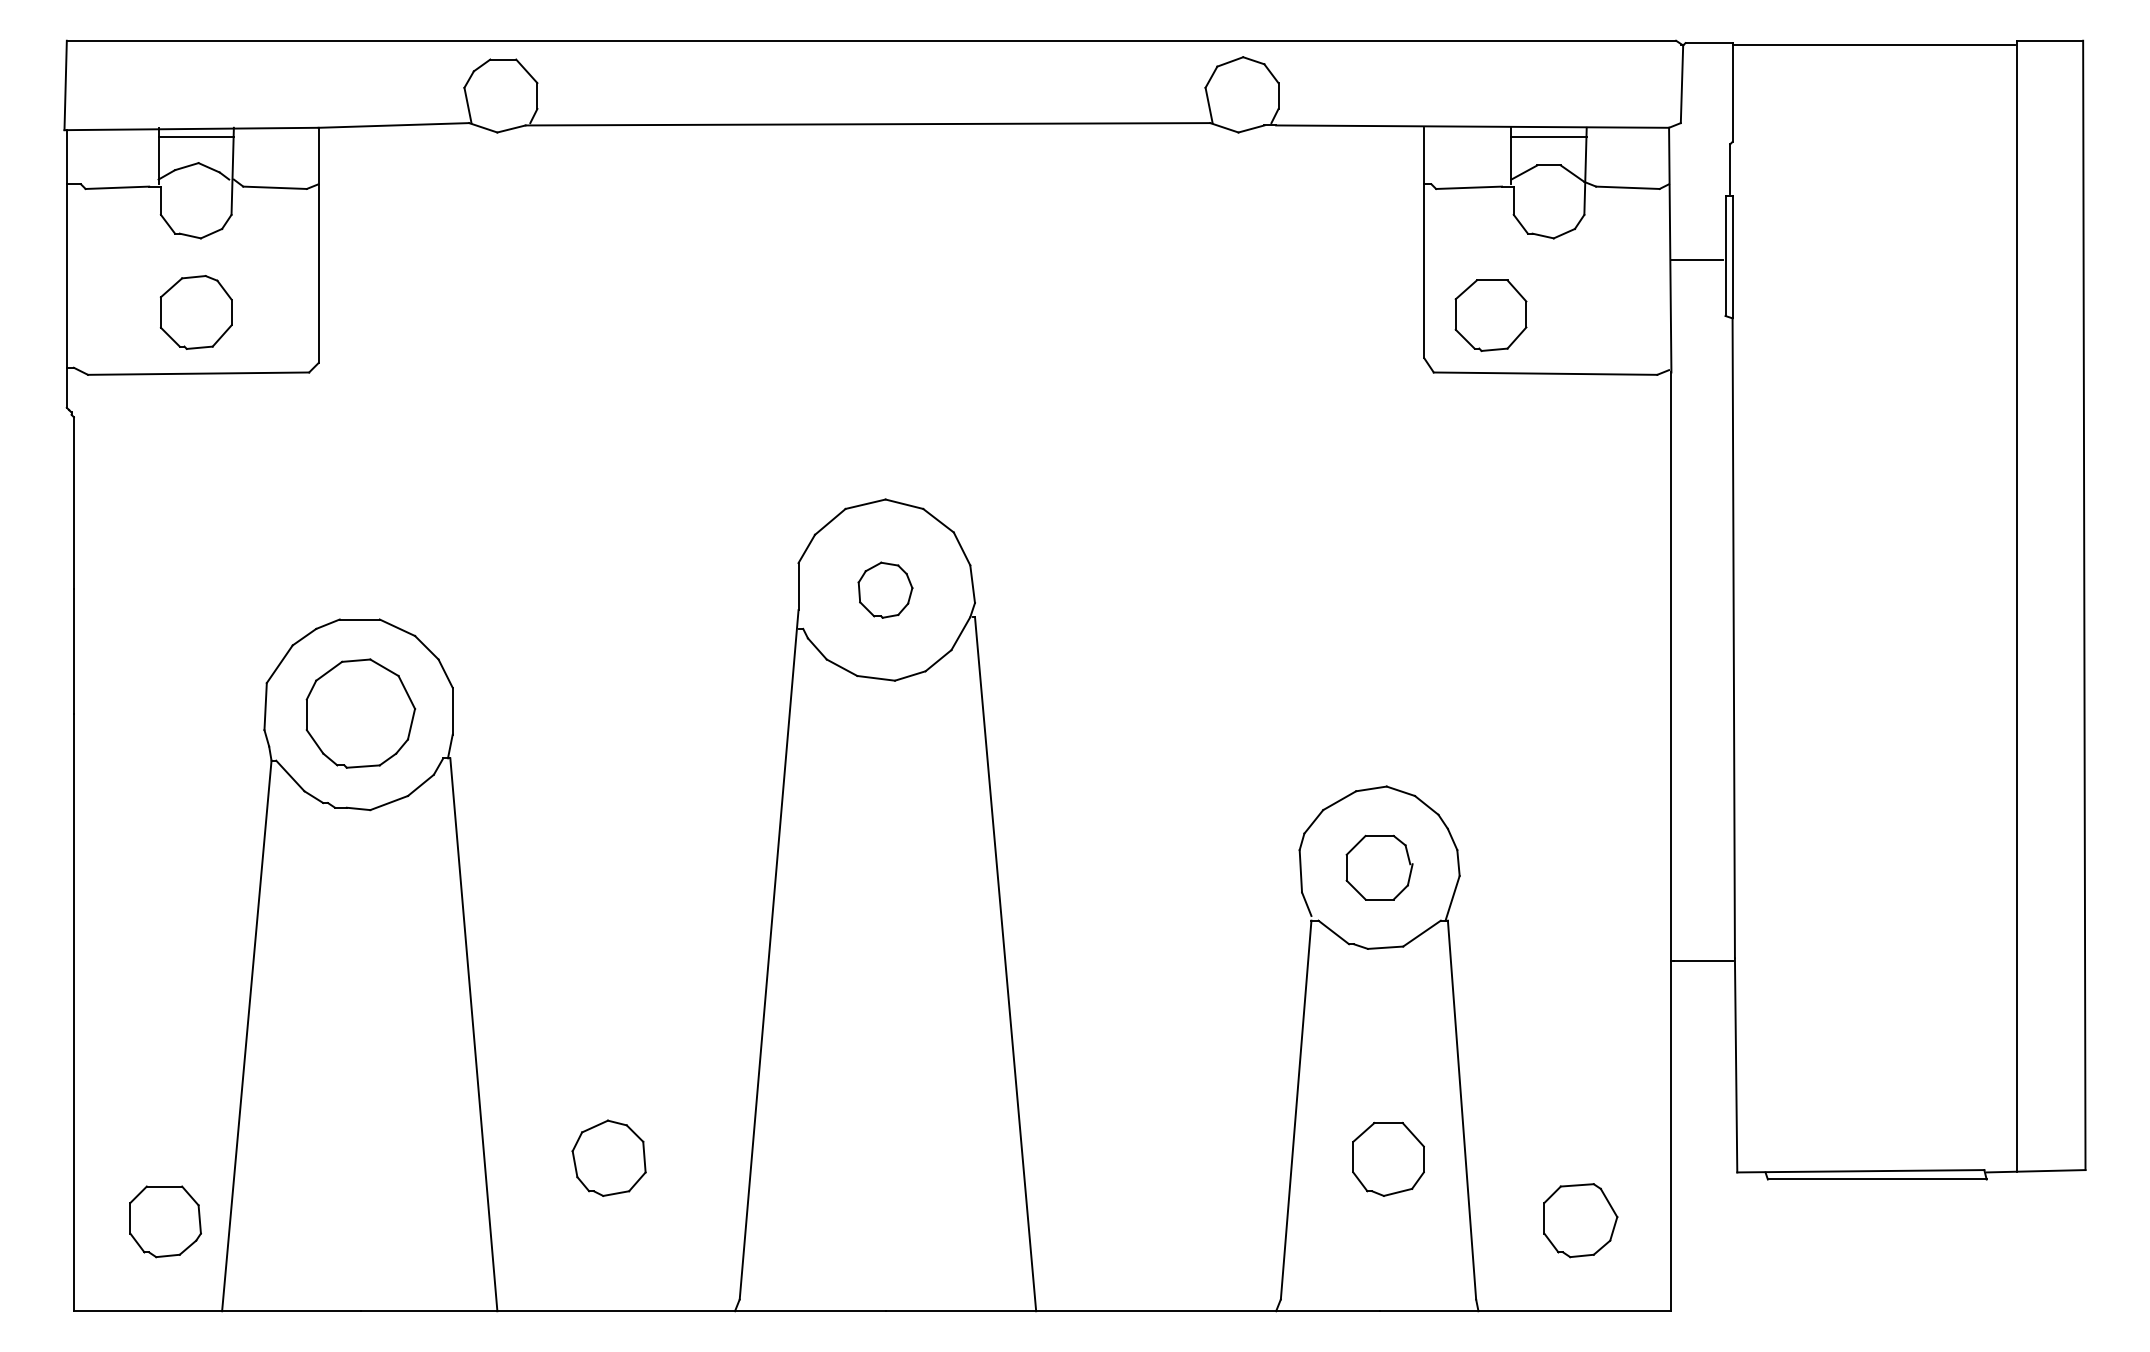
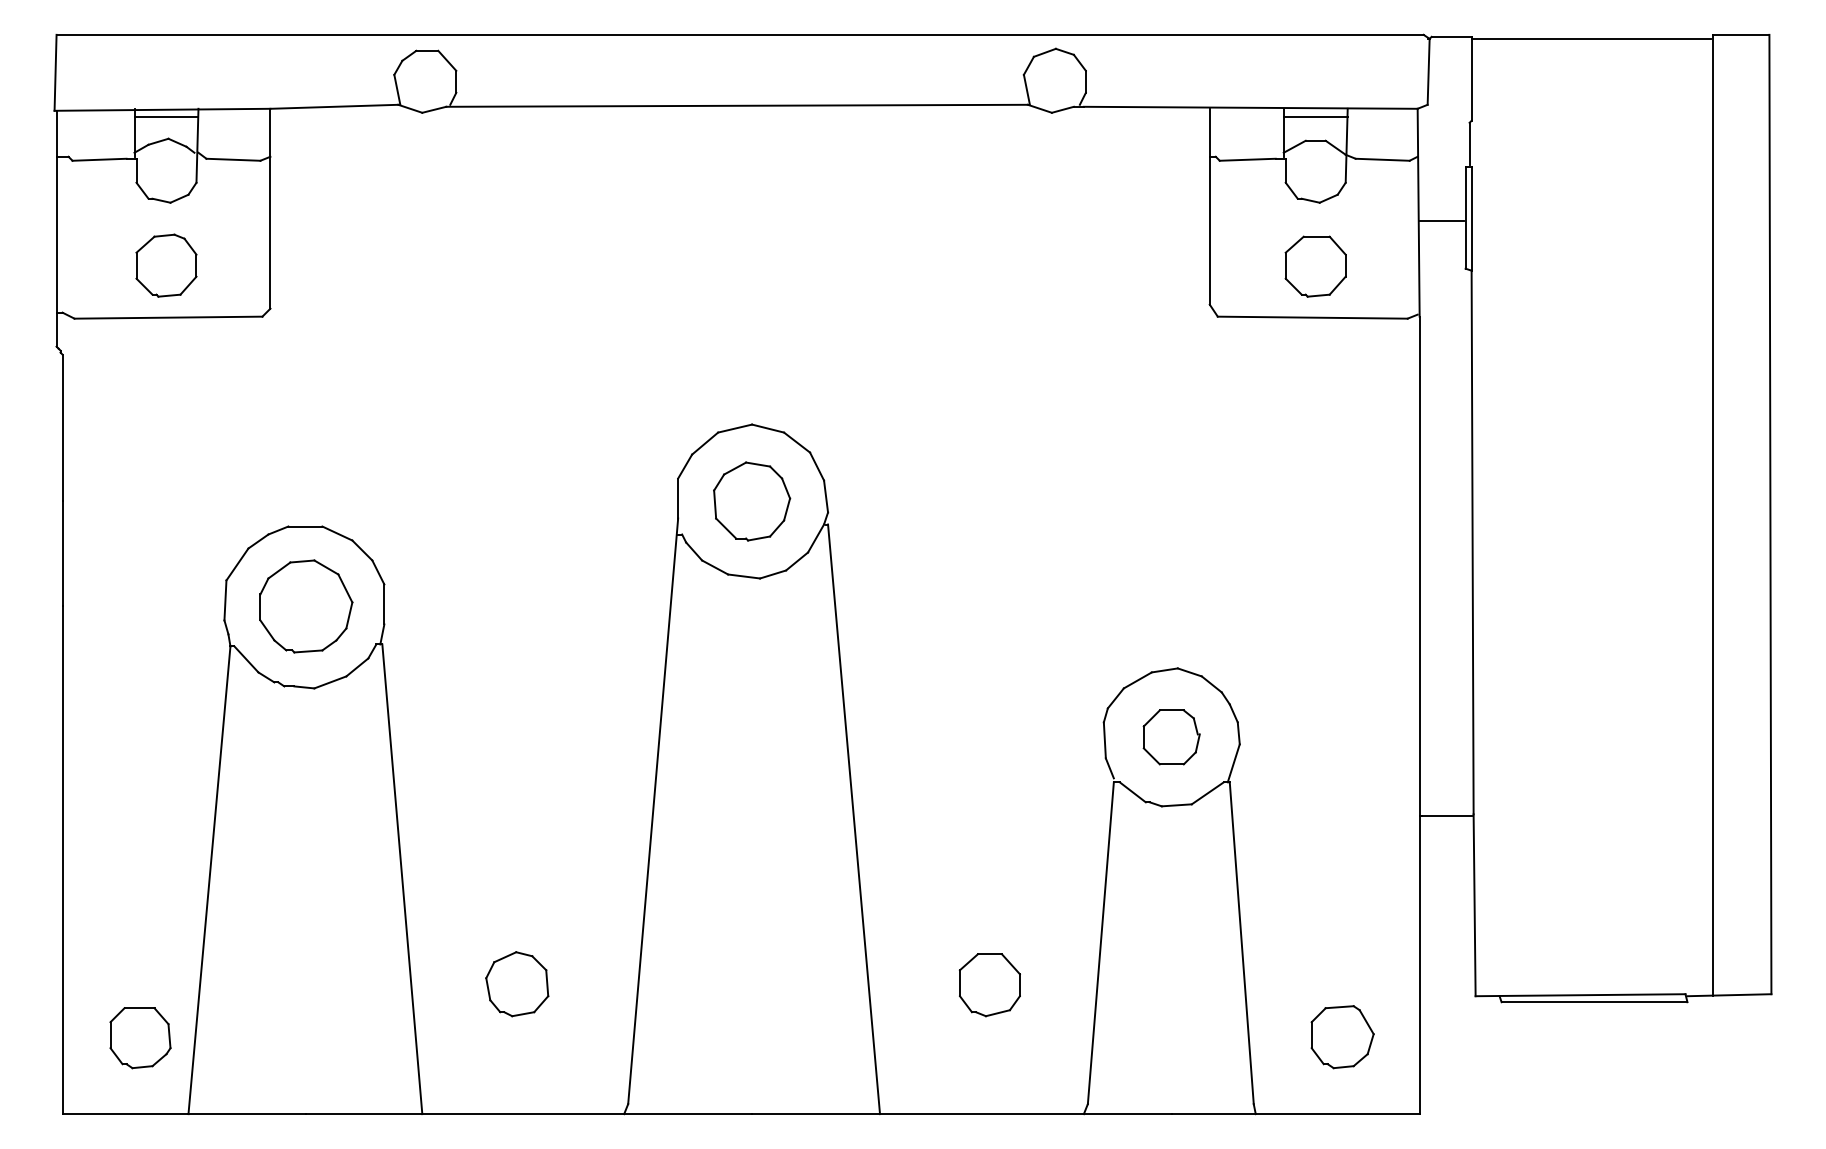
part: (1490, 315) -> (1315, 266), moved
part: (885, 590) -> (752, 501), size x1.67
part: (1388, 1159) -> (989, 985), moved

